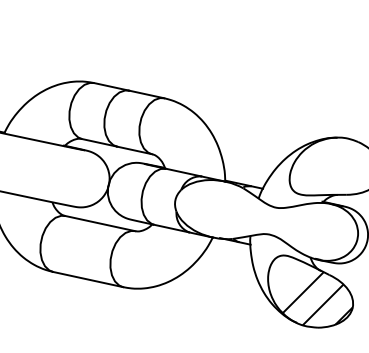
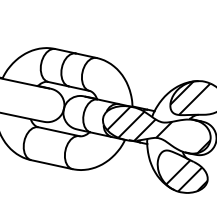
hatch: (323, 165) -> (190, 97), added
hatch: (269, 219) -> (158, 129), added

